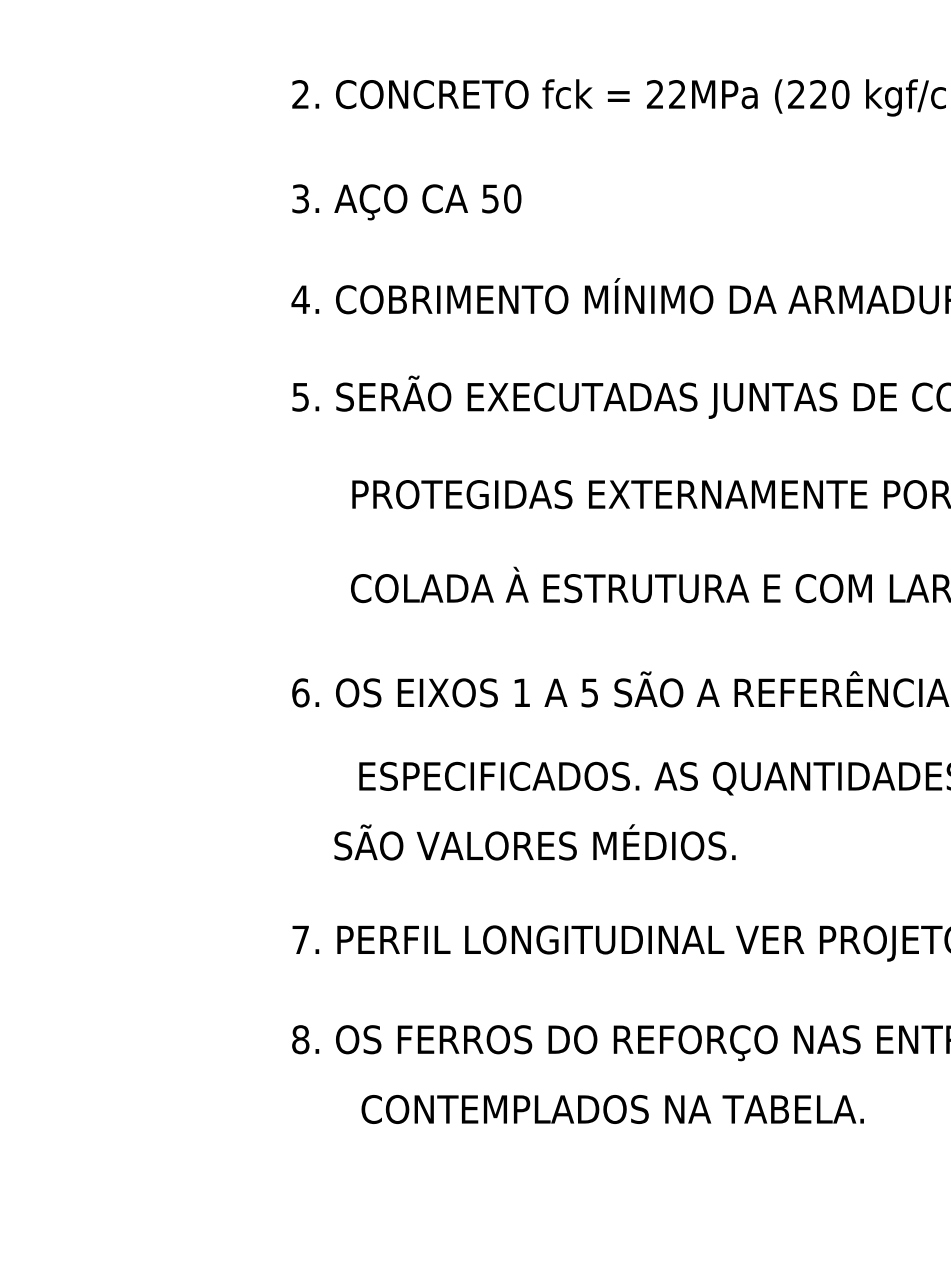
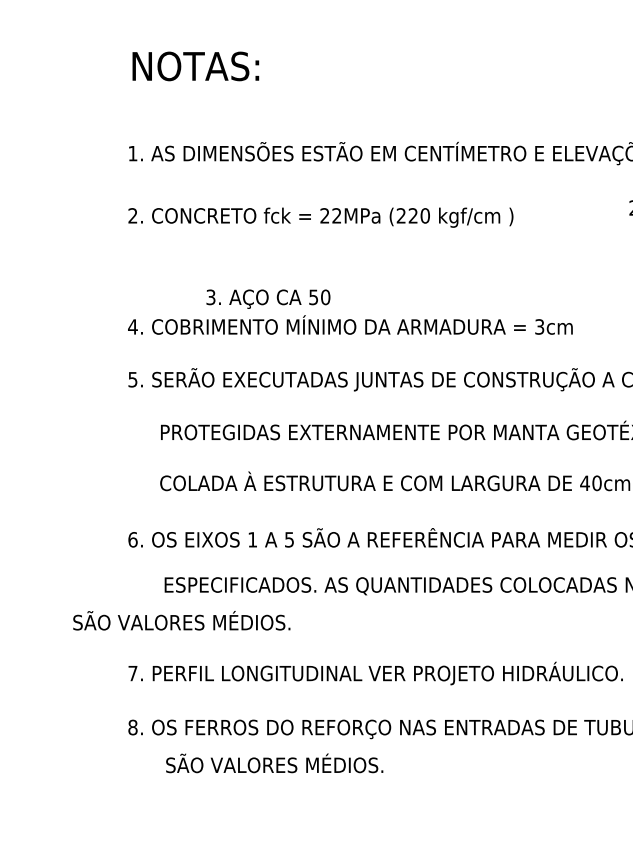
text: (406, 200) -> (268, 298), moved
text: (534, 841) -> (181, 620), moved
text: (612, 1106) -> (301, 763), CONTEMPLADOS NA TABELA. -> SÃO VALORES MÉDIOS.

